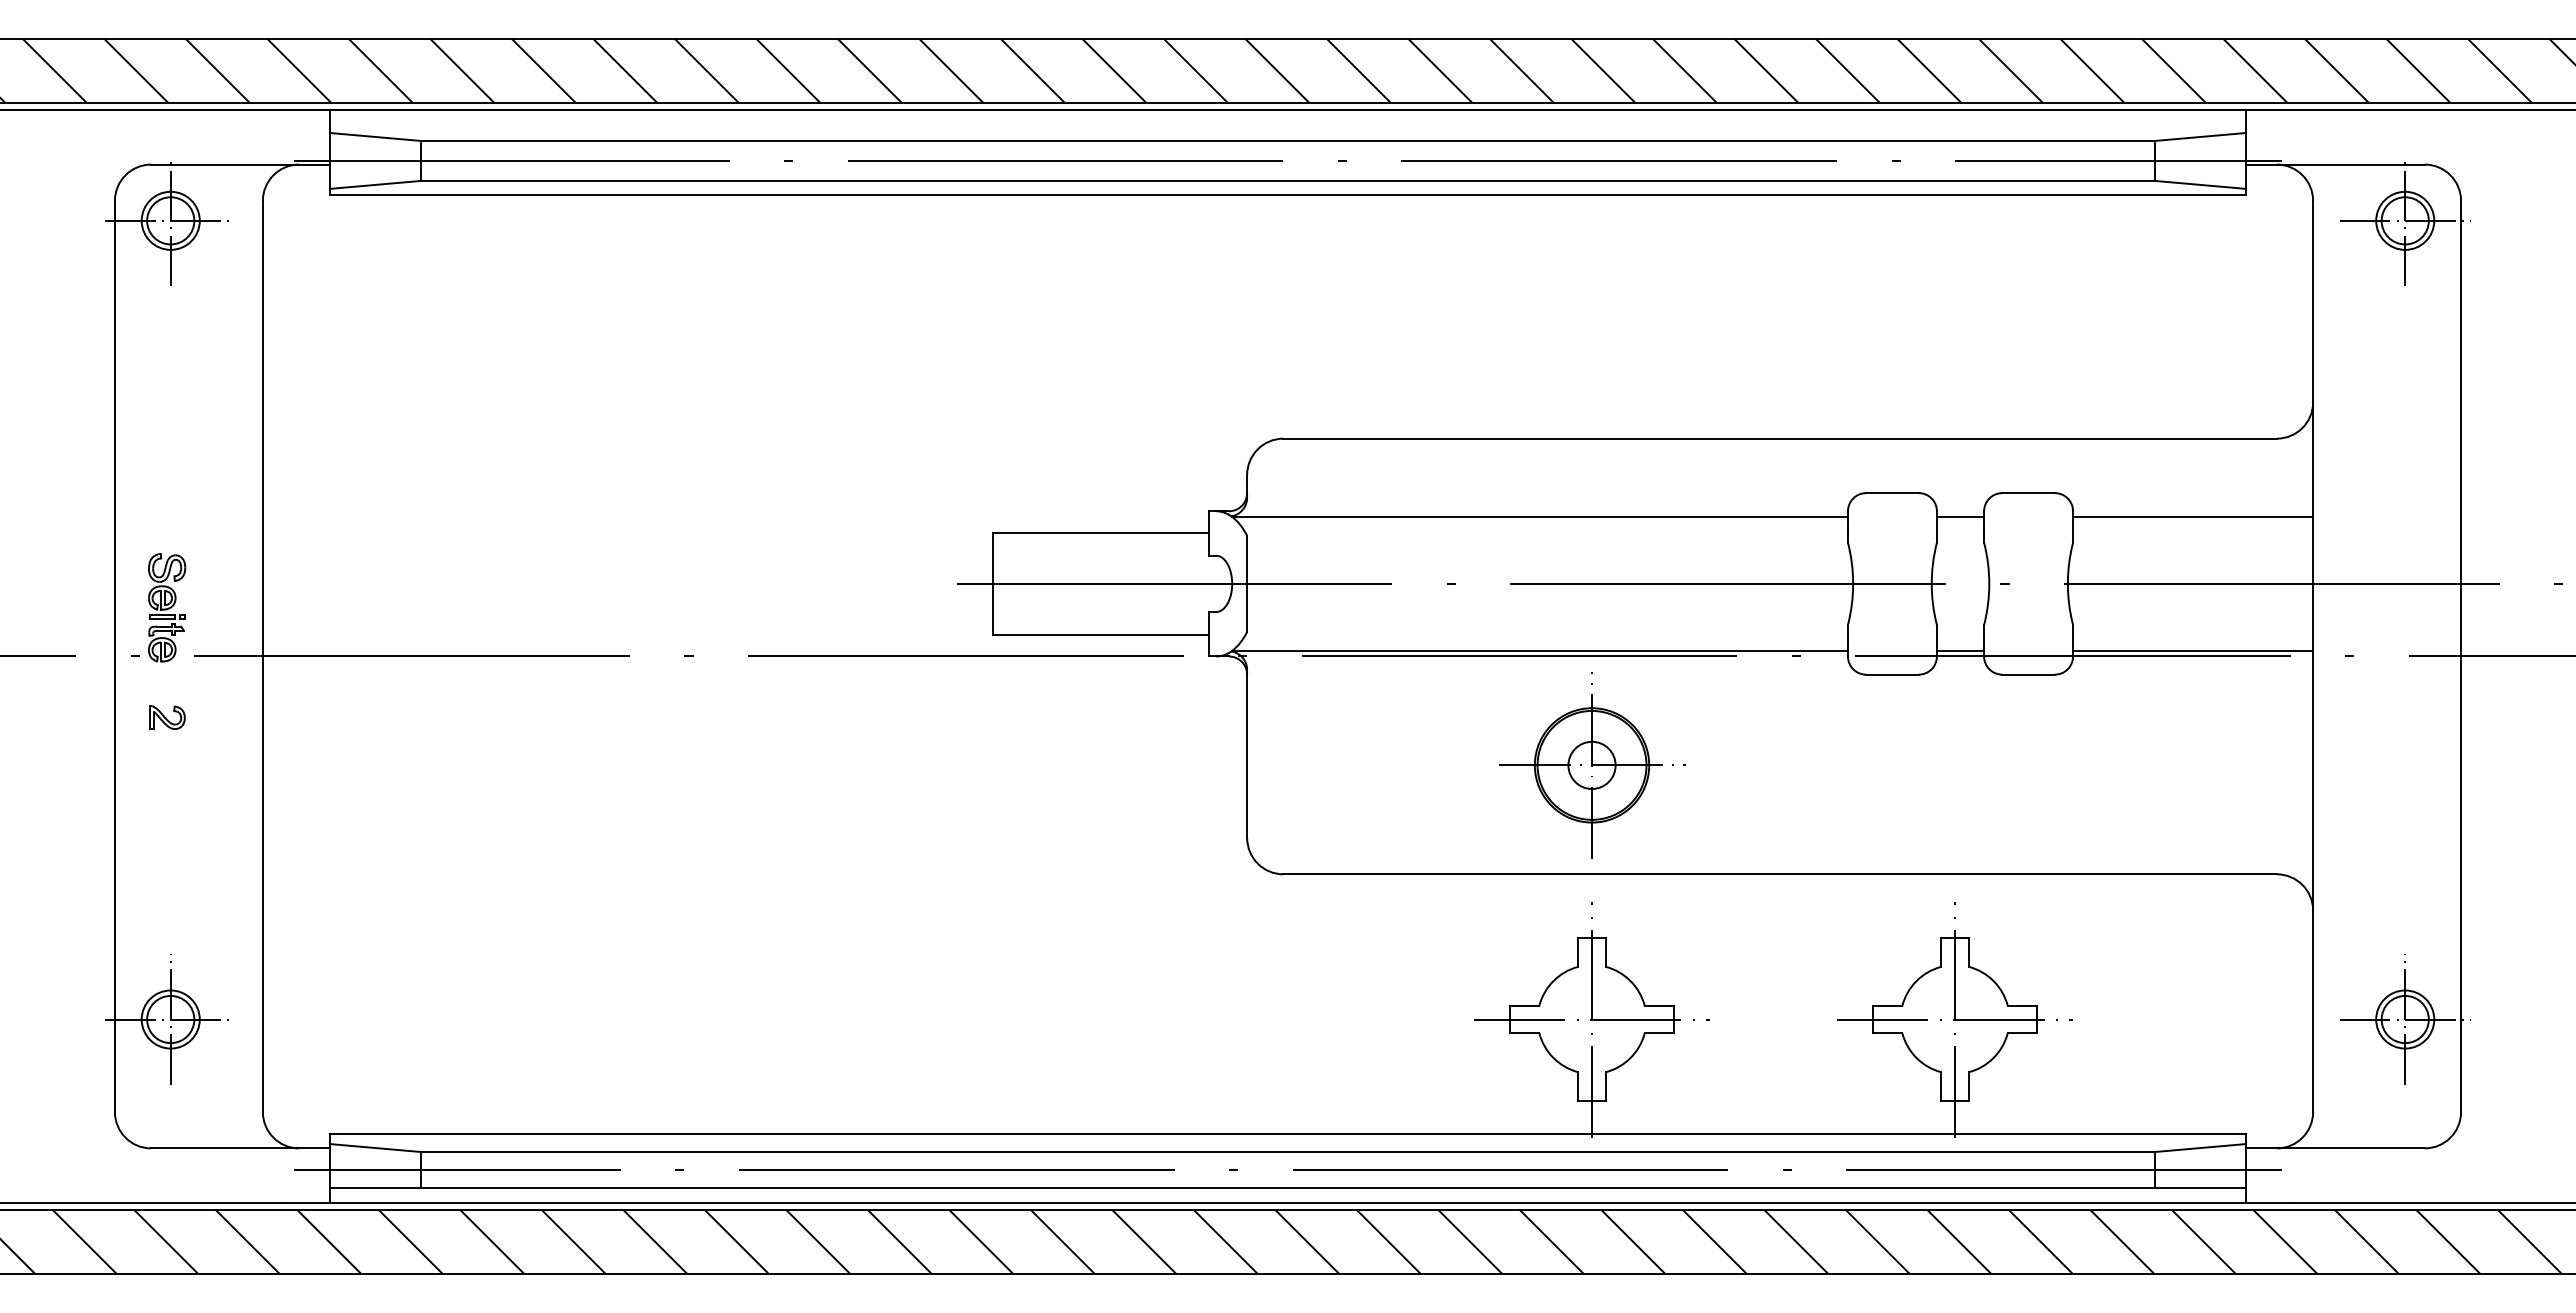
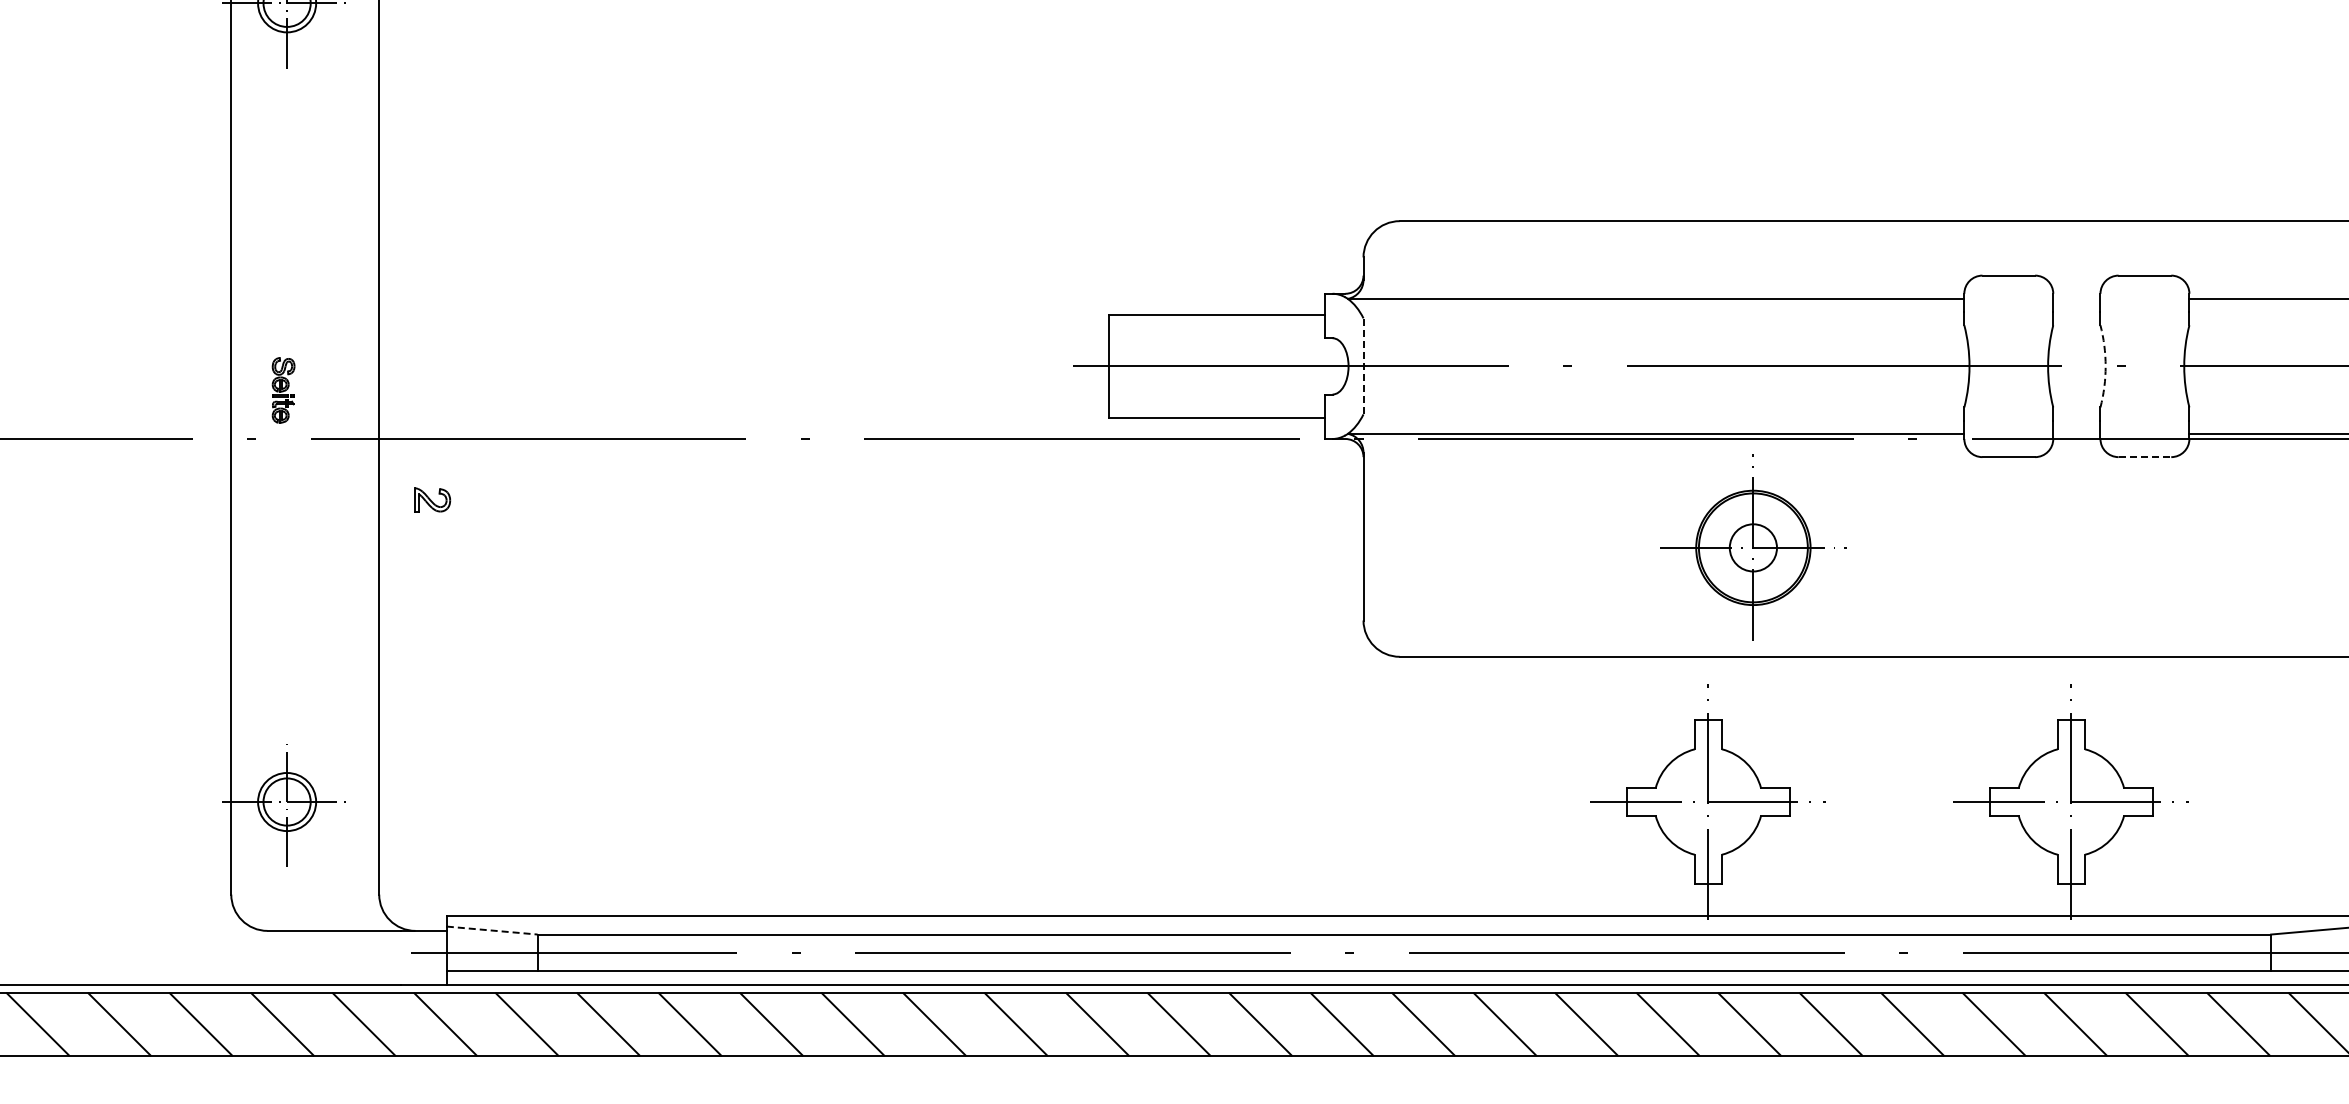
line: (1960, 516) -> (2076, 299), removed
line: (1247, 583) -> (1363, 366), solid -> dashed
arc: (1989, 583) -> (2105, 366), solid -> dashed
part: (167, 607) -> (283, 390), size x0.6
line: (1960, 651) -> (2076, 434), removed
line: (2029, 674) -> (2145, 457), solid -> dashed
part: (167, 717) -> (432, 500), moved
part: (1592, 765) -> (1753, 548), moved
line: (375, 1148) -> (491, 931), solid -> dashed

